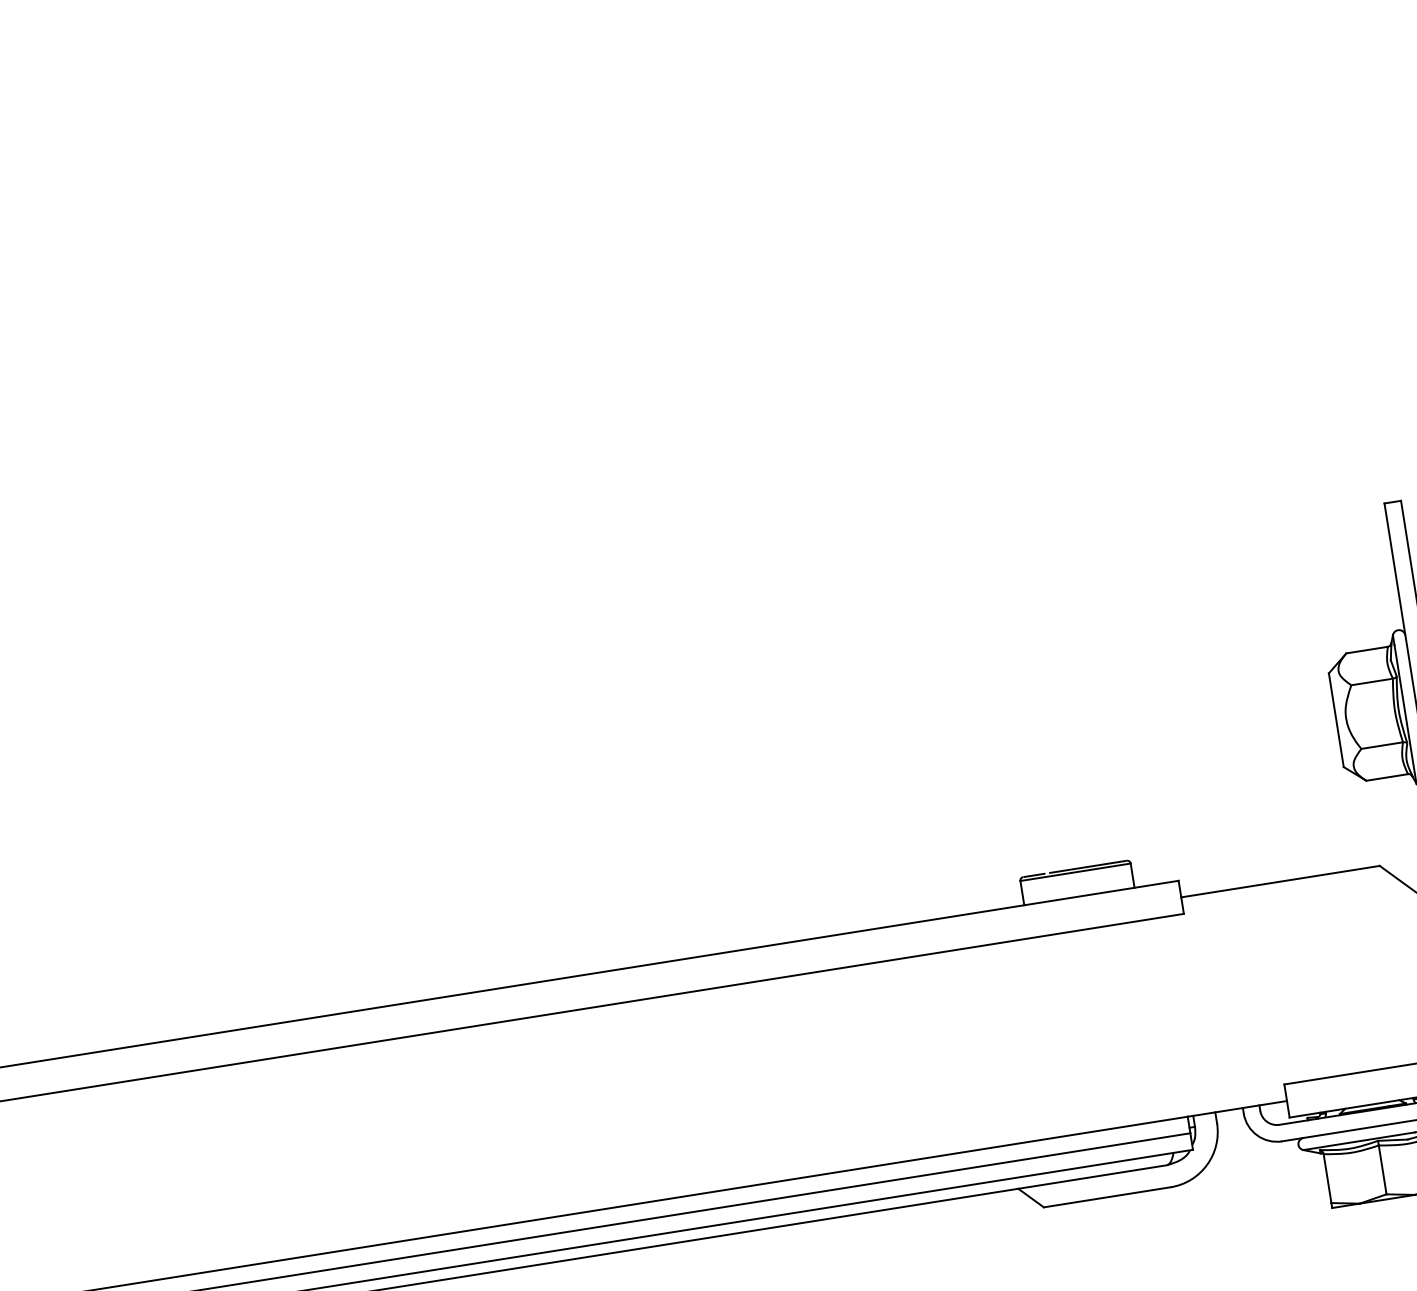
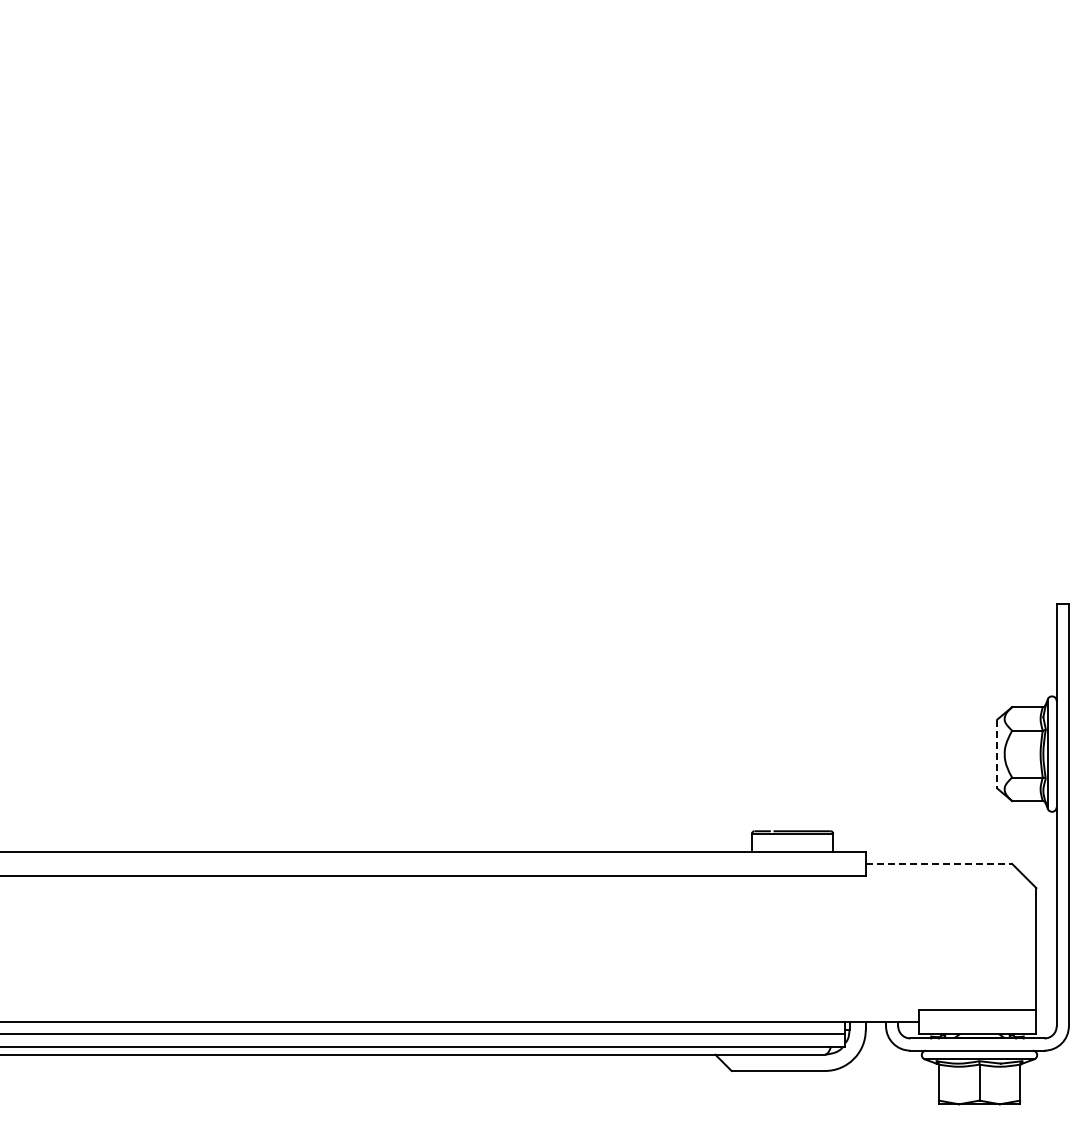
line: (1336, 720) -> (997, 754), solid -> dashed
line: (1281, 881) -> (939, 863), solid -> dashed

